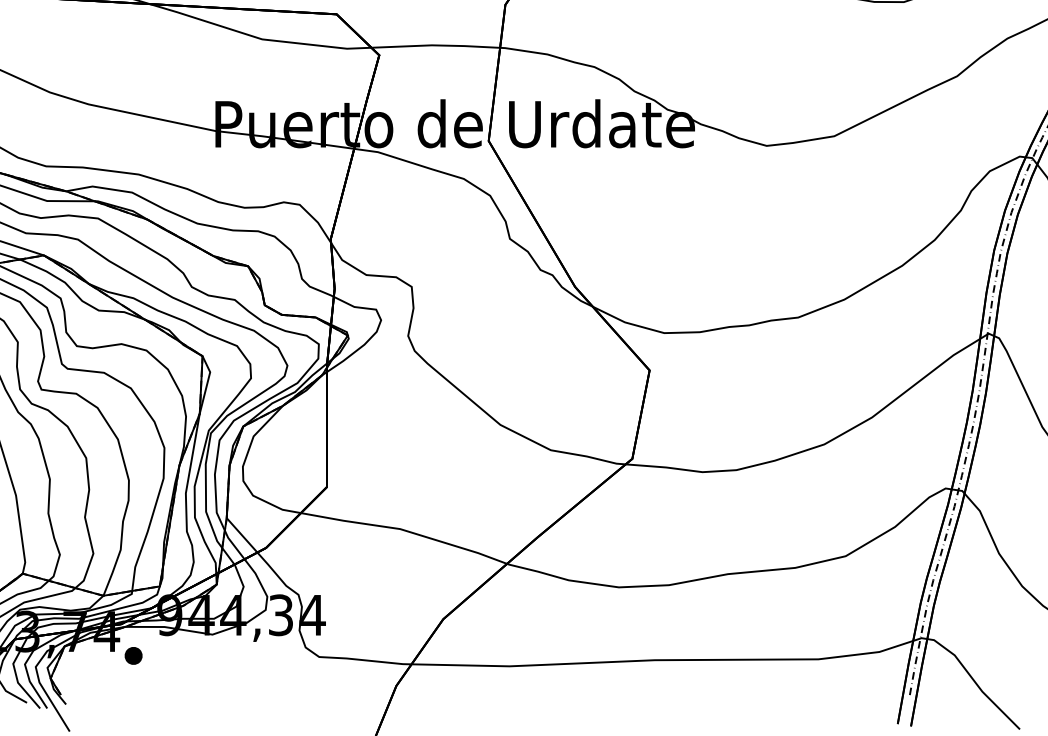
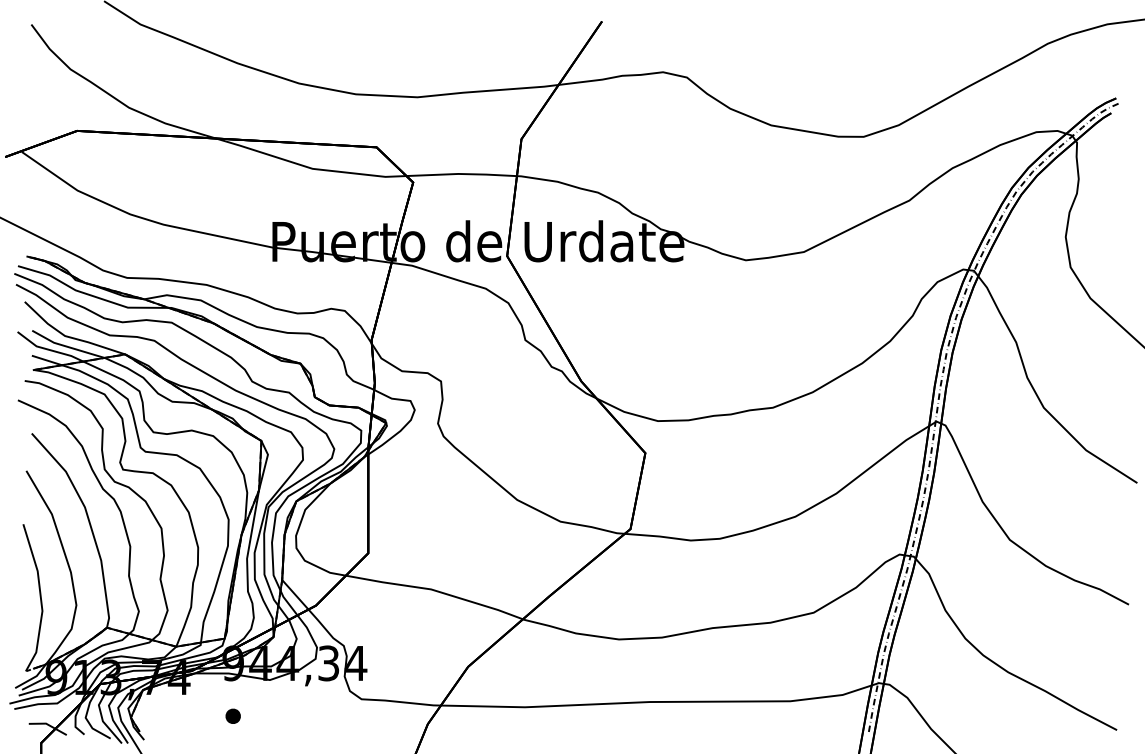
part: (132, 654) -> (232, 715), moved

